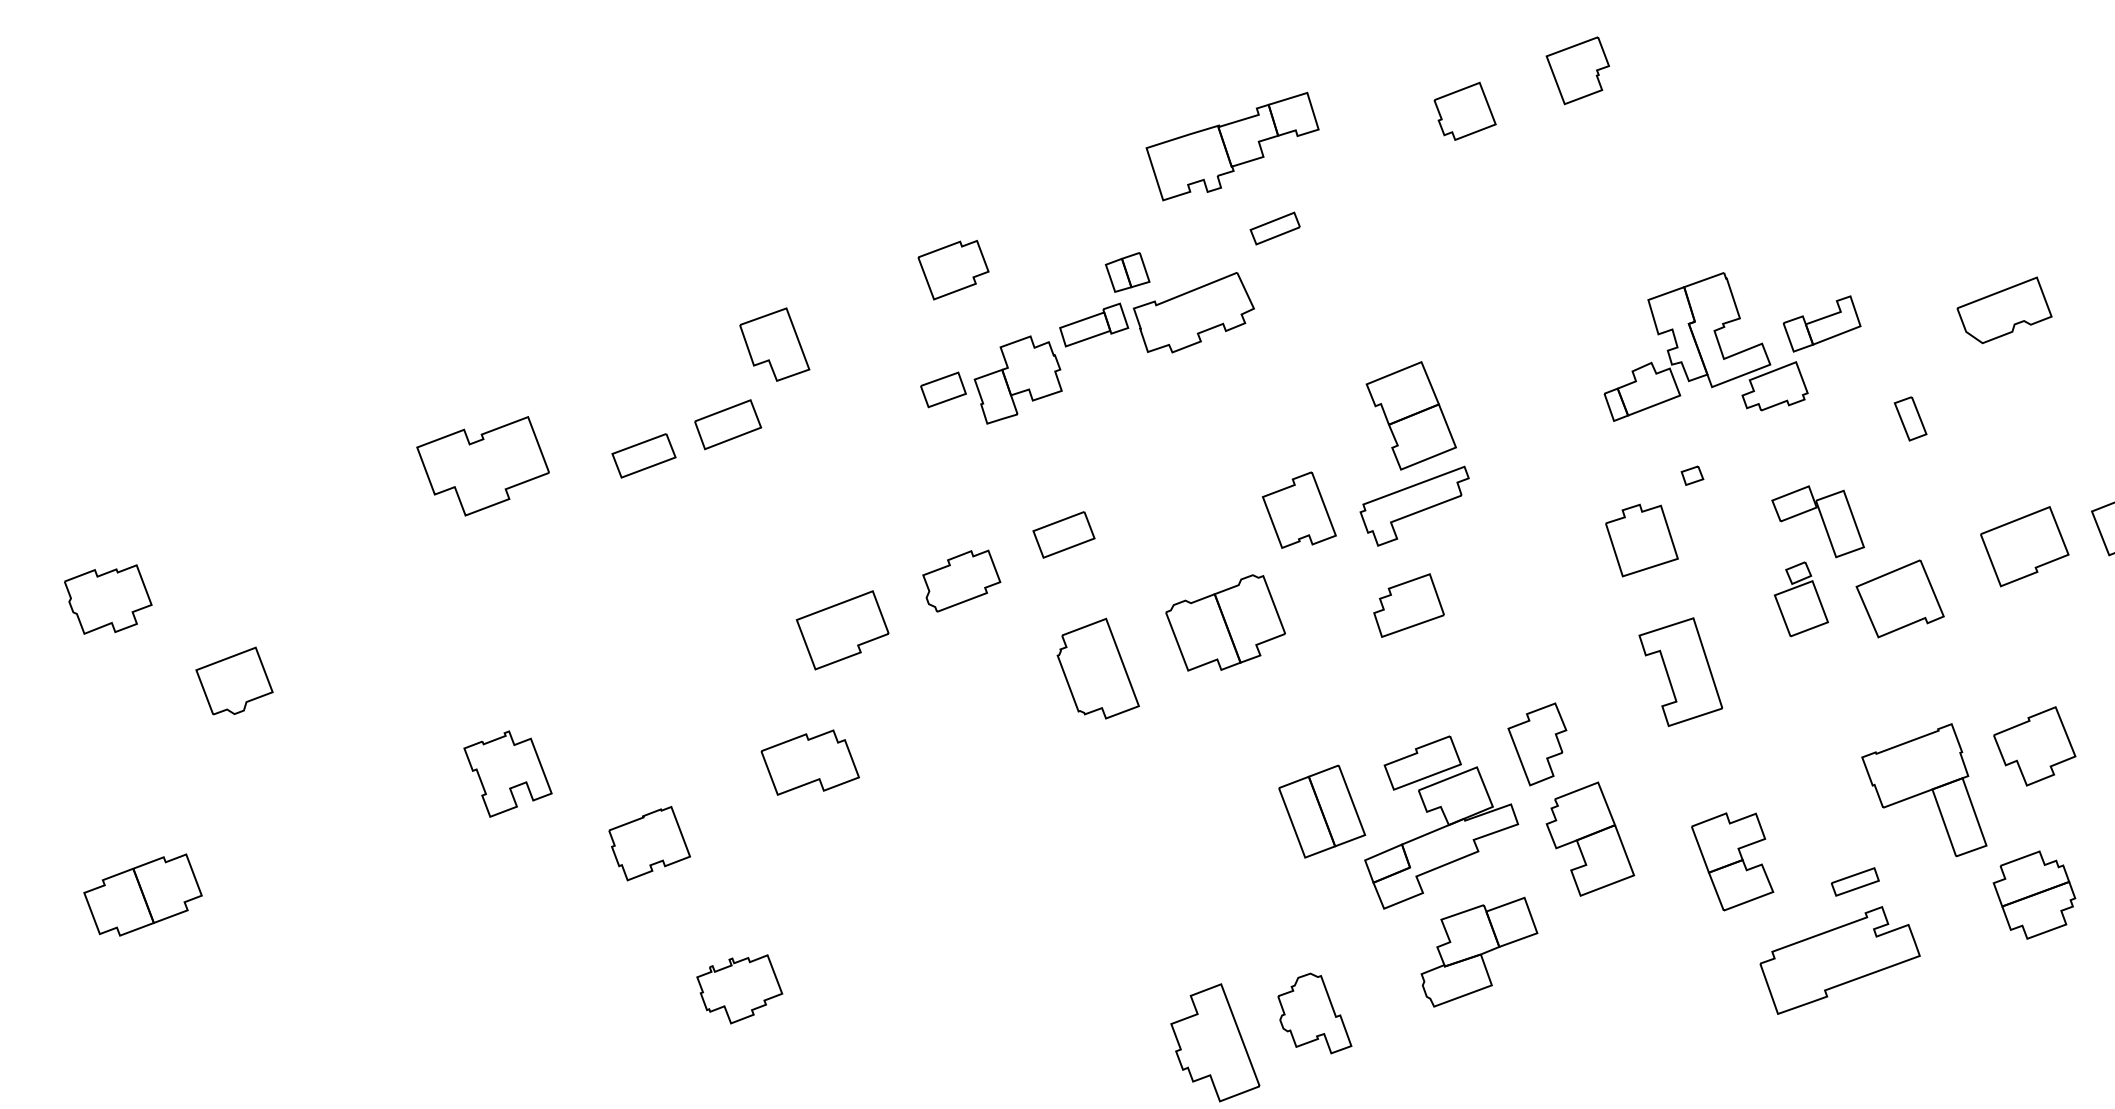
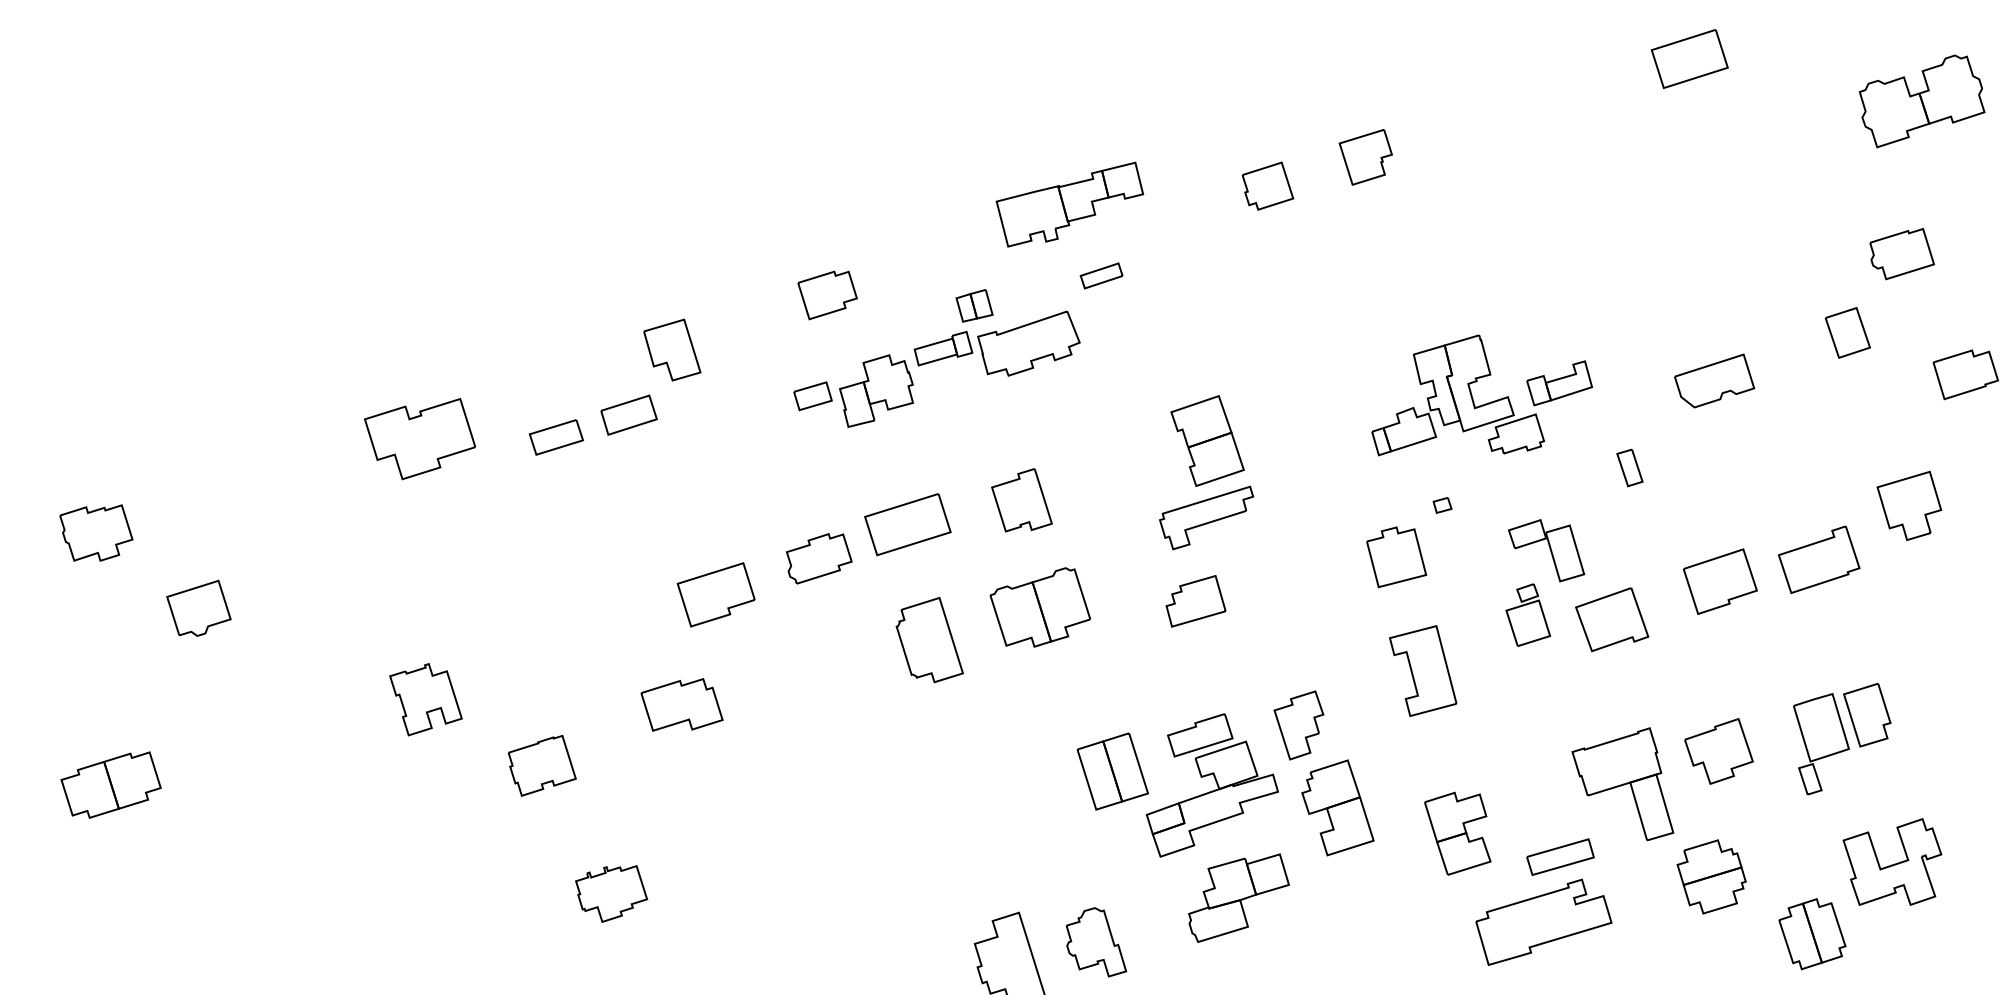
part: (1298, 510) -> (1021, 500), moved
part: (1063, 534) -> (907, 524), size x1.67
part: (1855, 881) -> (1560, 856), size x1.67

